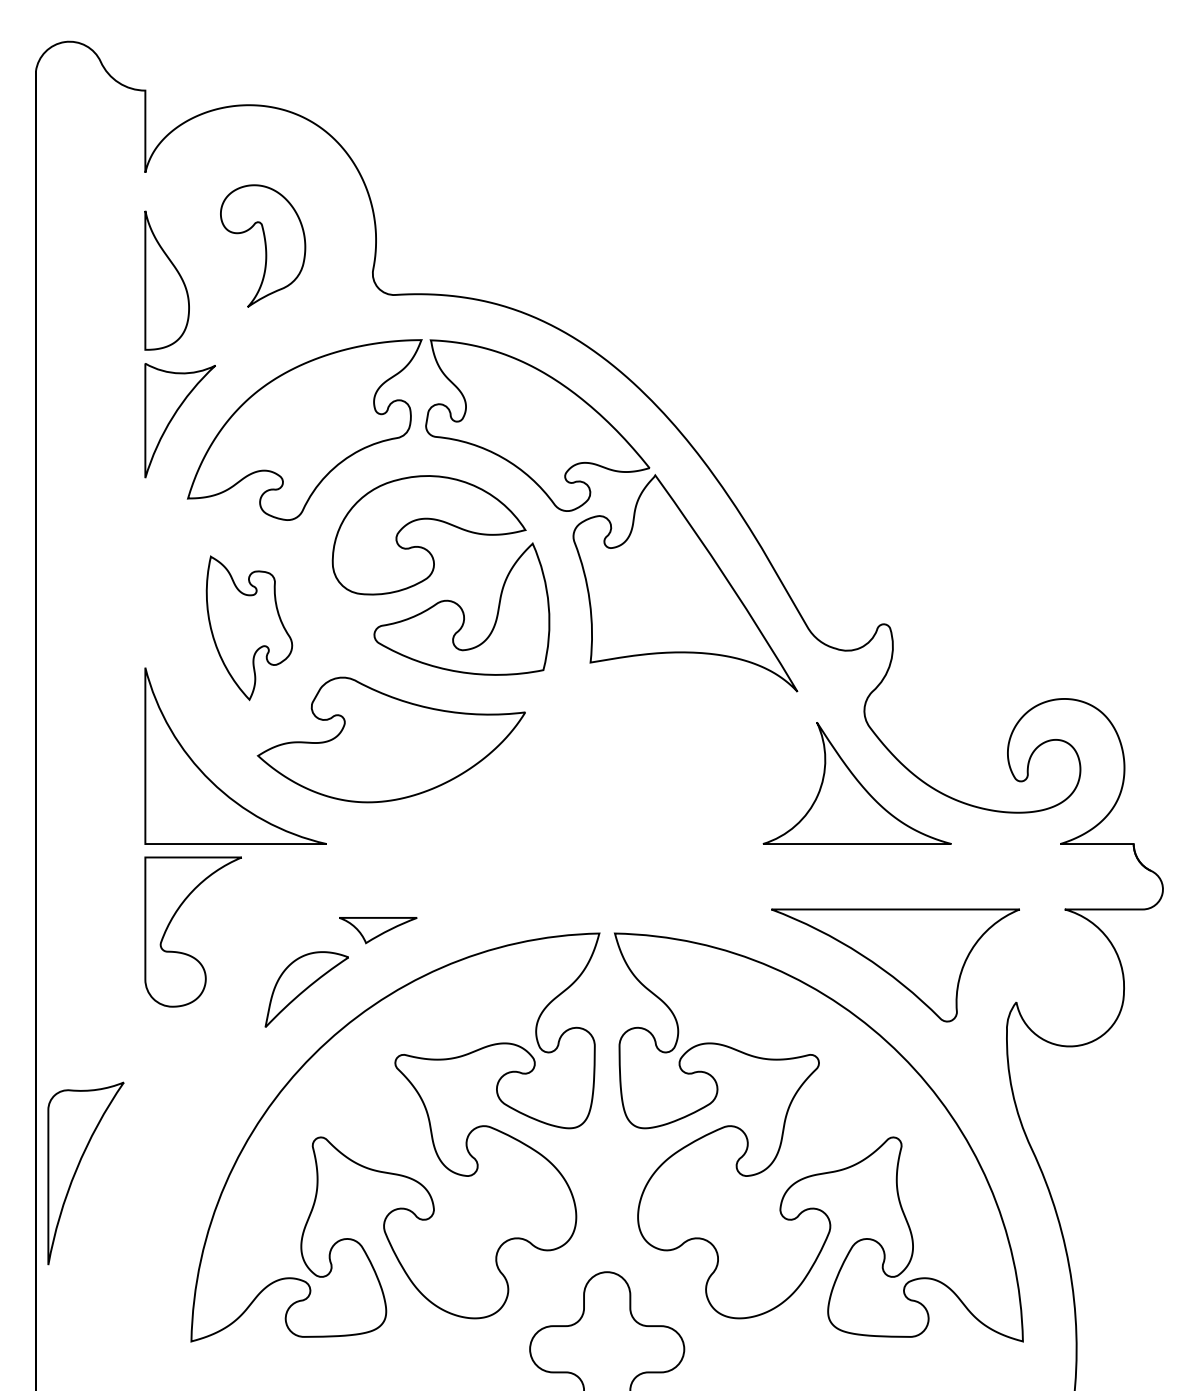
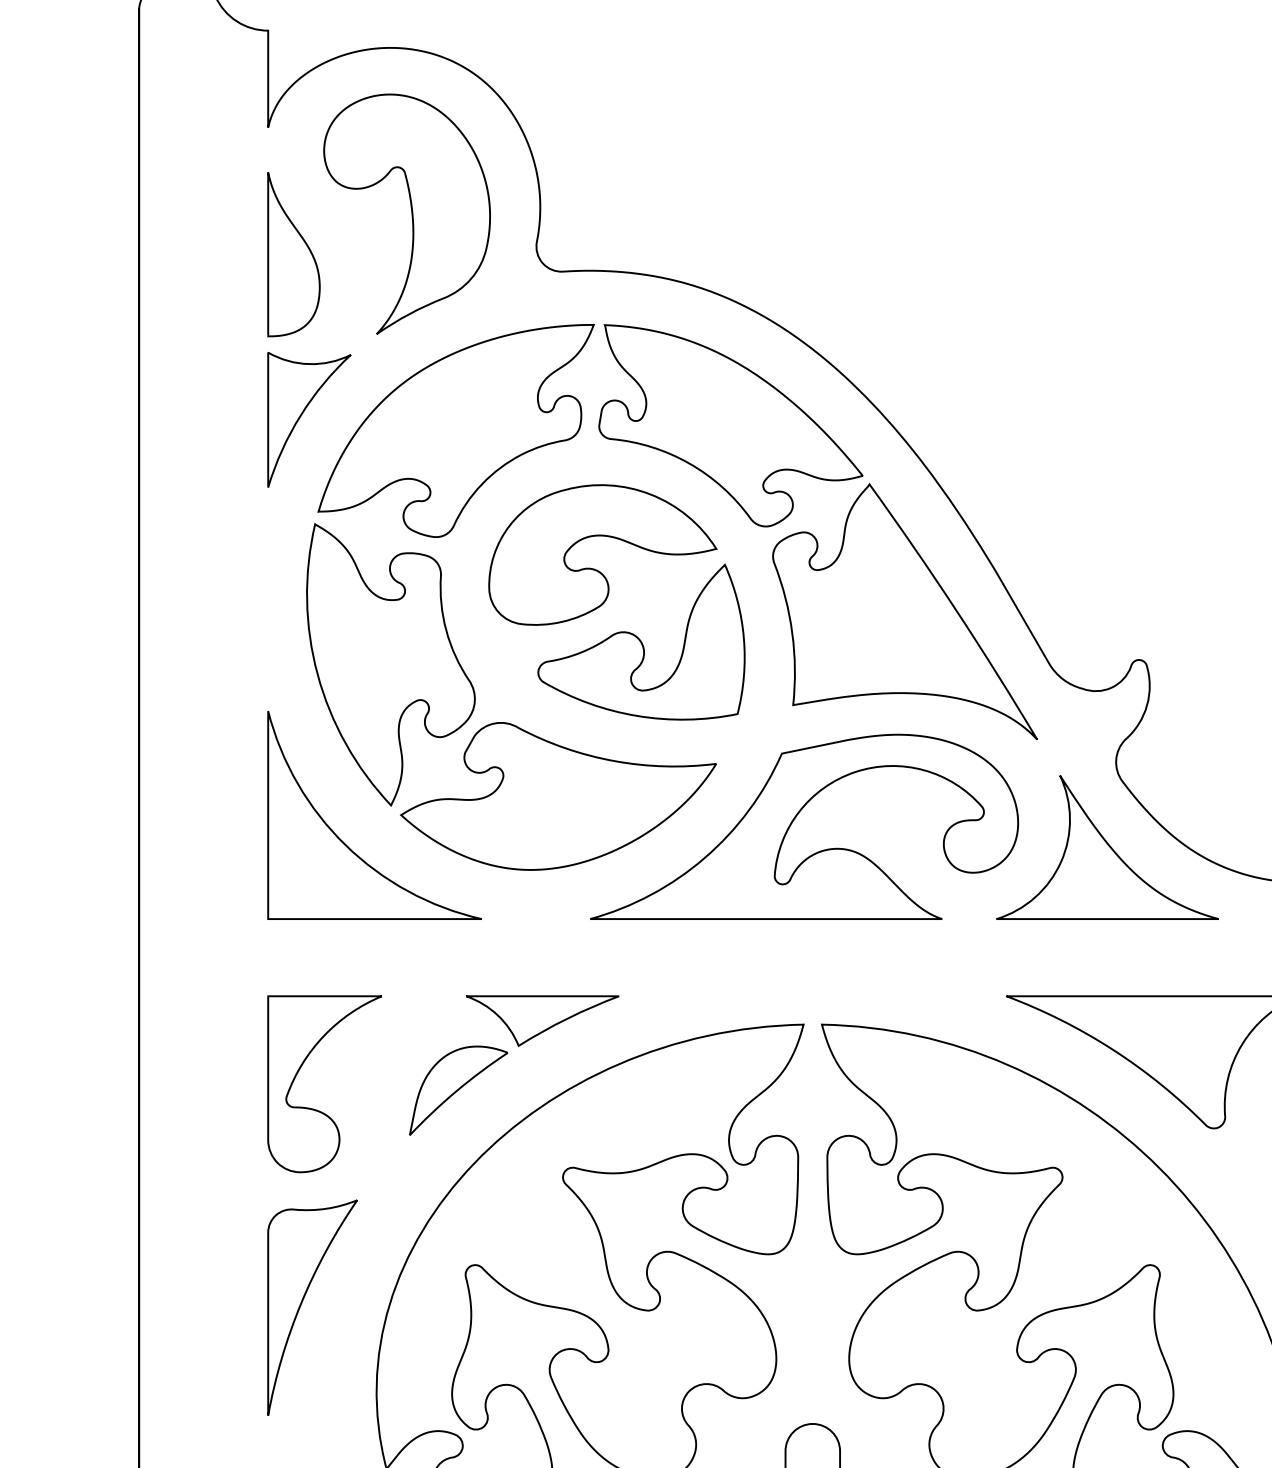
part: (262, 245) -> (406, 213), size x1.67
part: (249, 627) -> (390, 663), size x1.67
part: (592, 759) -> (795, 819), added
part: (378, 930) -> (543, 1021), size x1.67
part: (184, 952) -> (314, 1108), moved
part: (77, 1170) -> (302, 1304), moved

